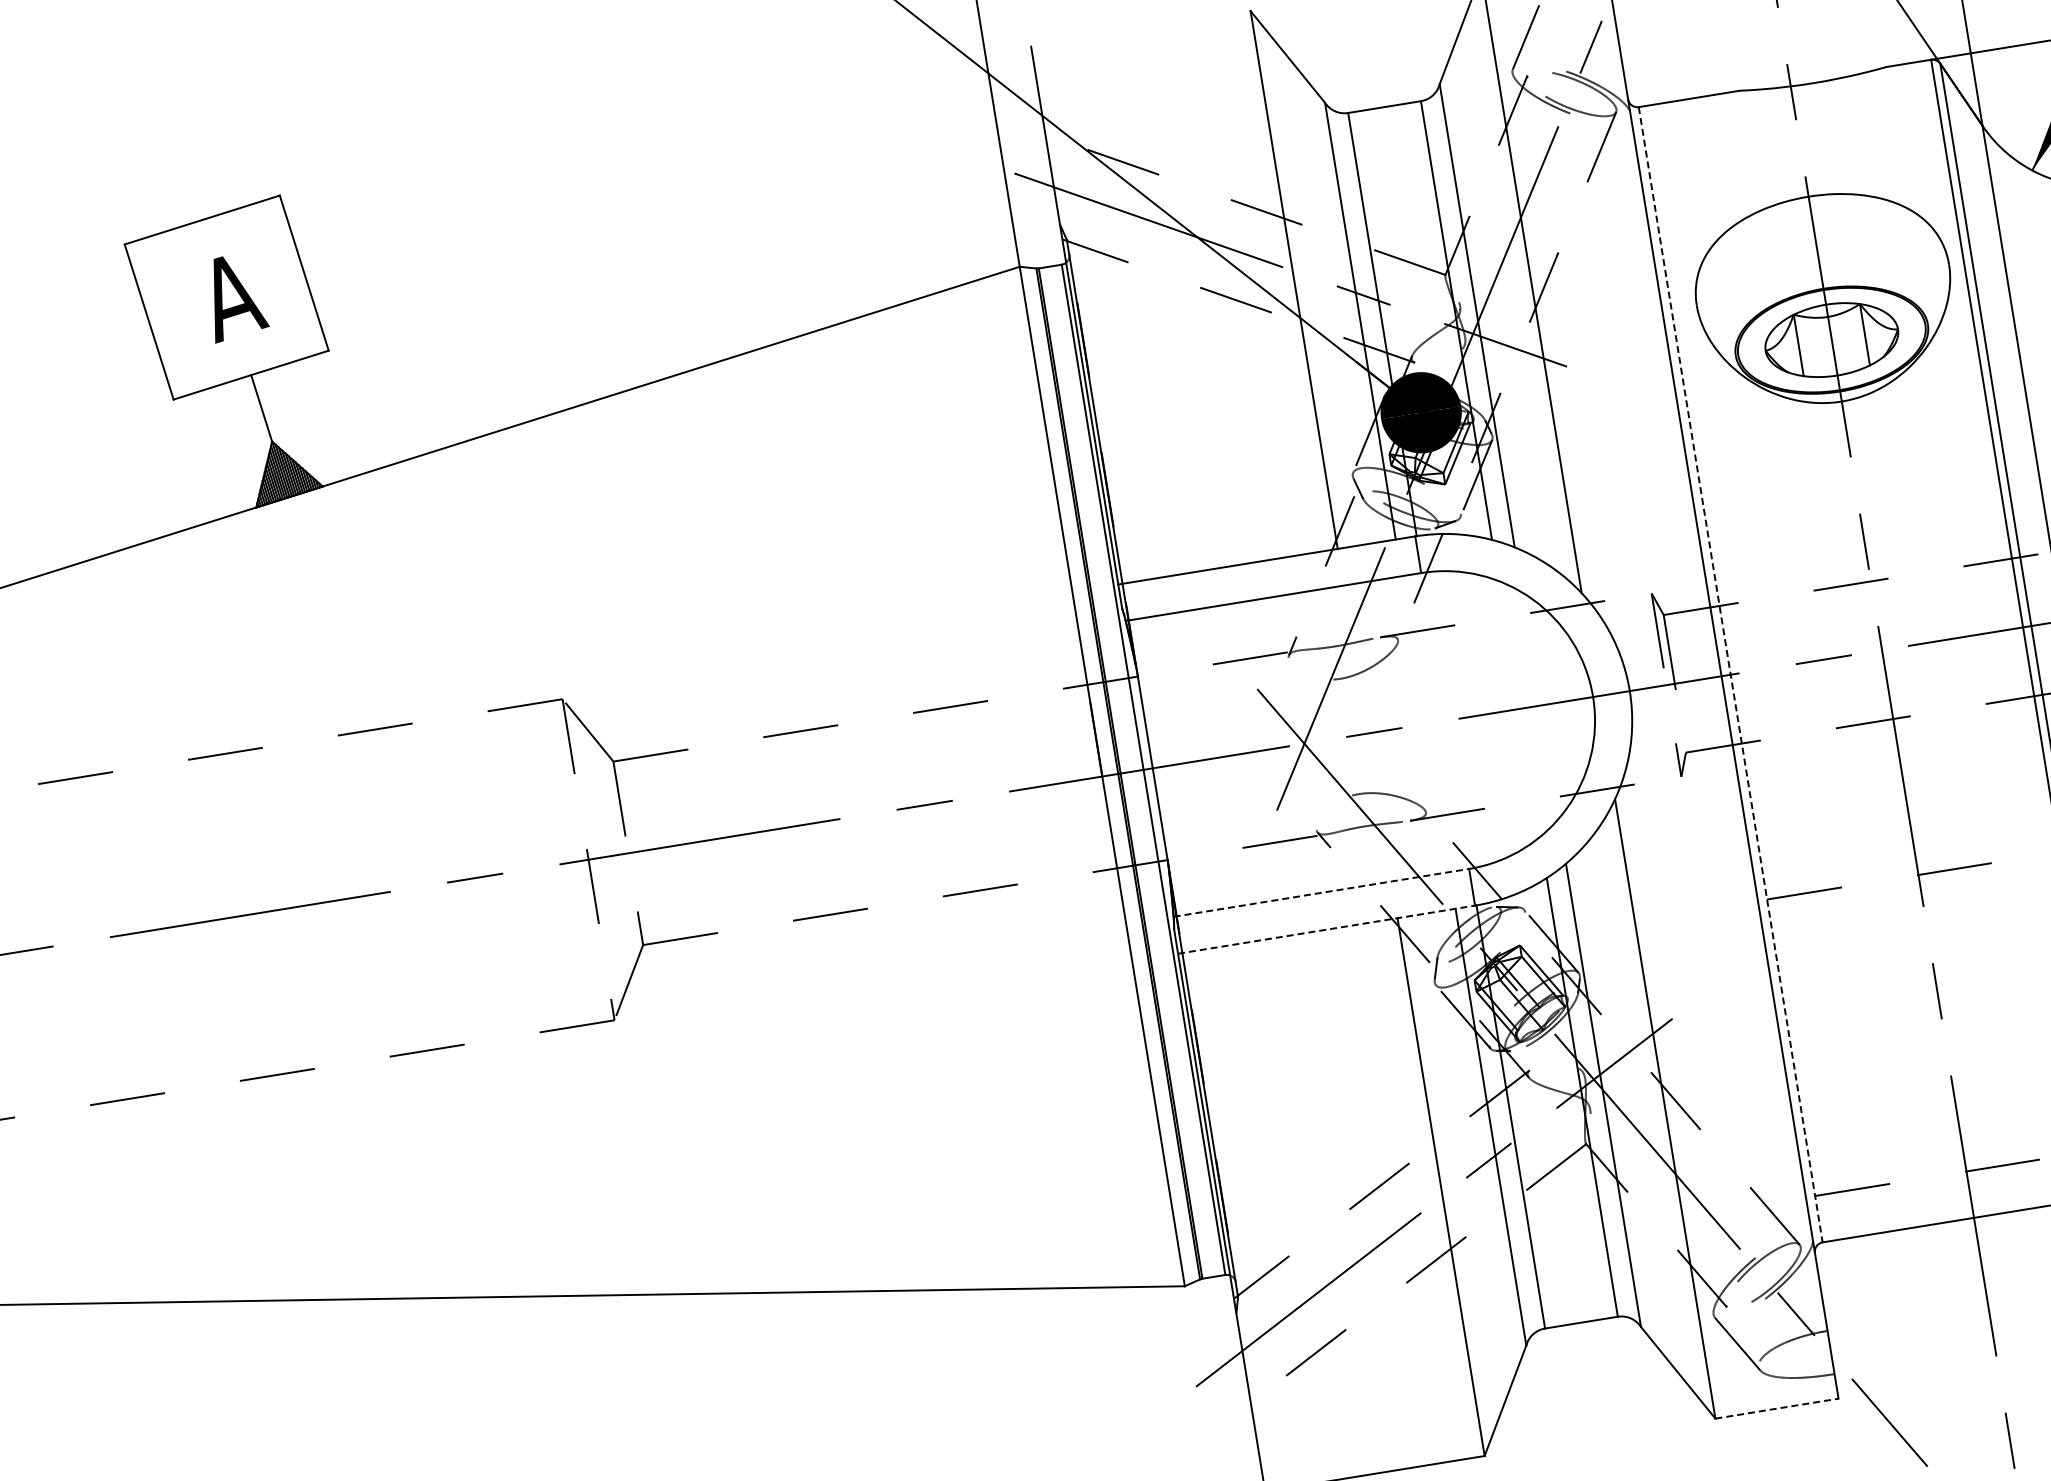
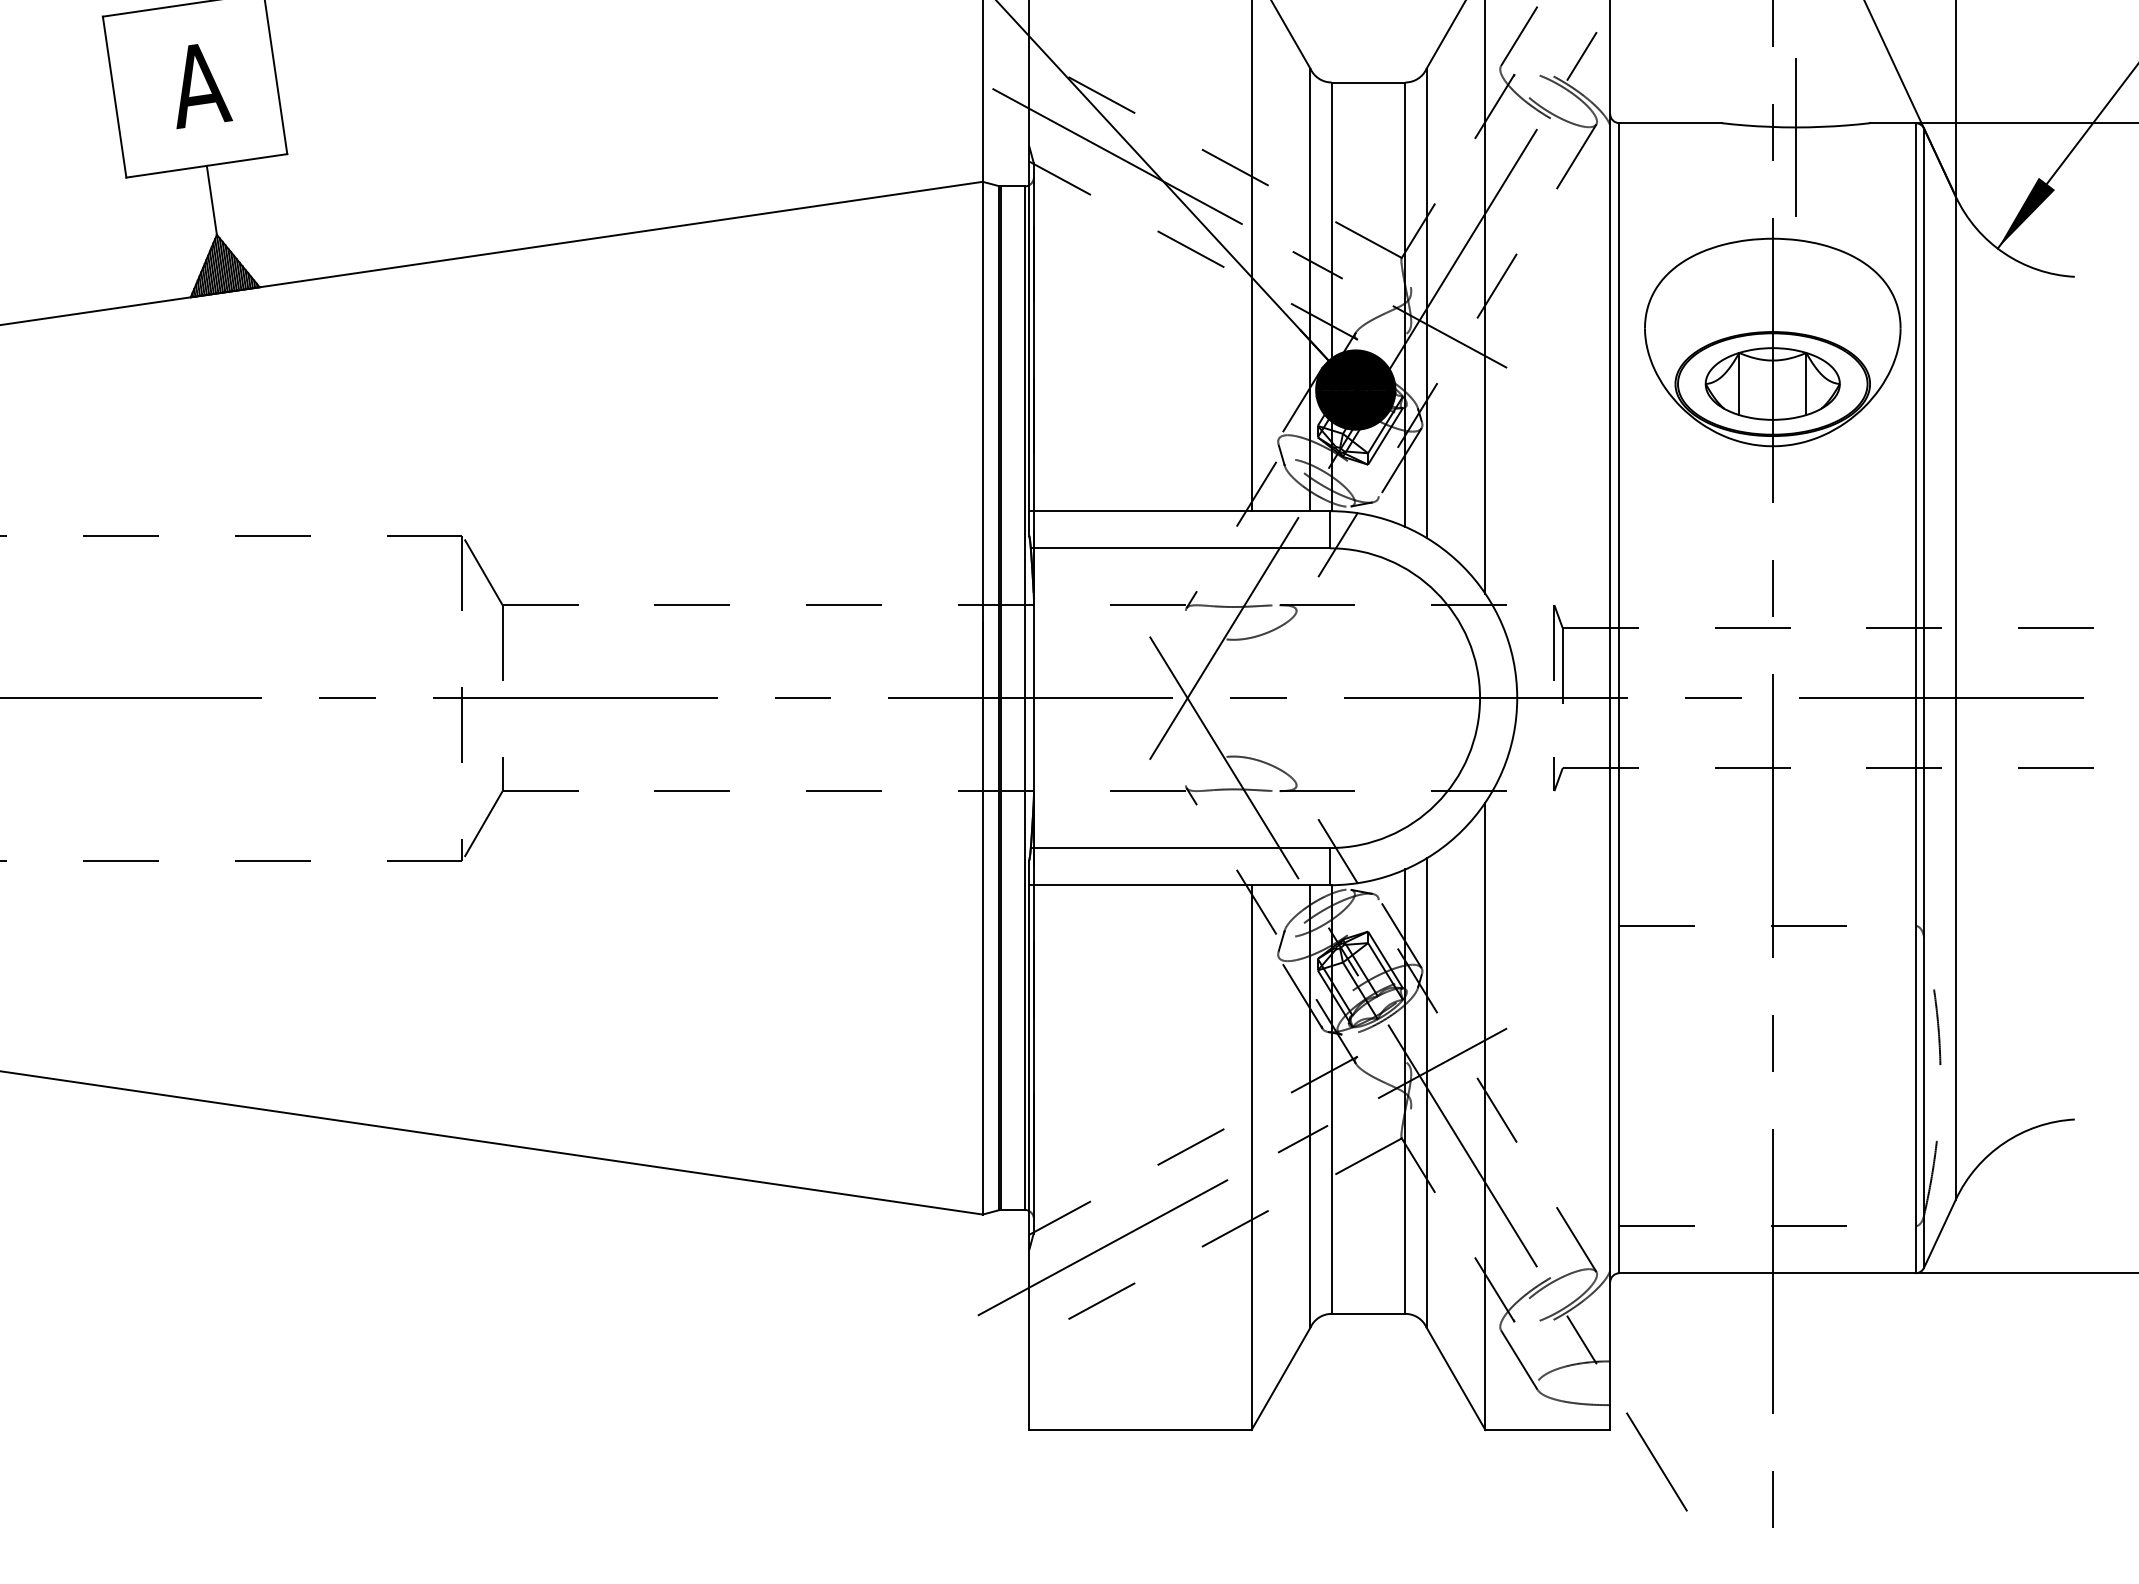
line: (1815, 92) -> (1796, 137), added
line: (1730, 675) -> (1619, 698), dashed -> solid
line: (1321, 893) -> (1180, 848), dashed -> solid
line: (1327, 929) -> (1180, 885), dashed -> solid
line: (1777, 1408) -> (1548, 1430), dashed -> solid

